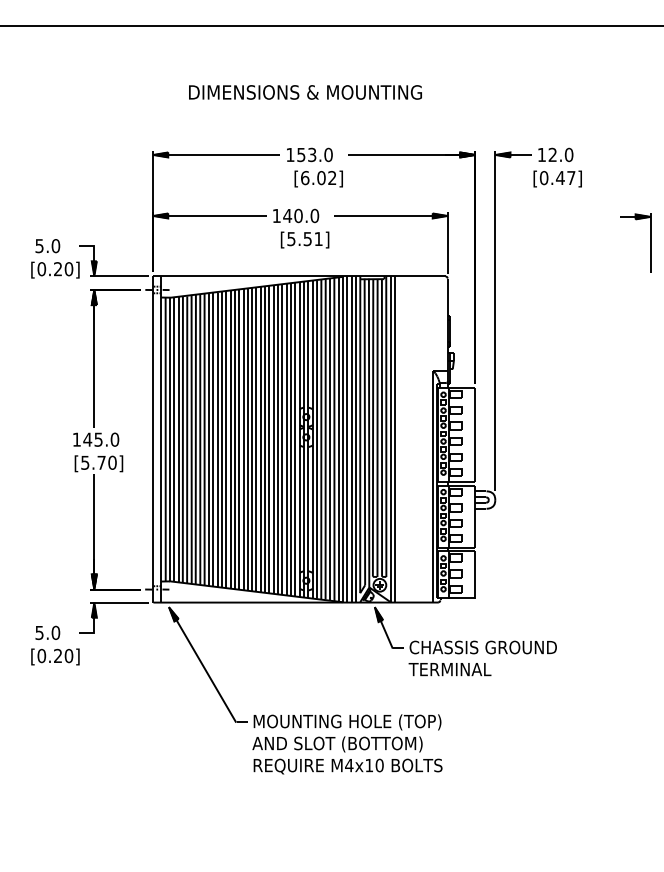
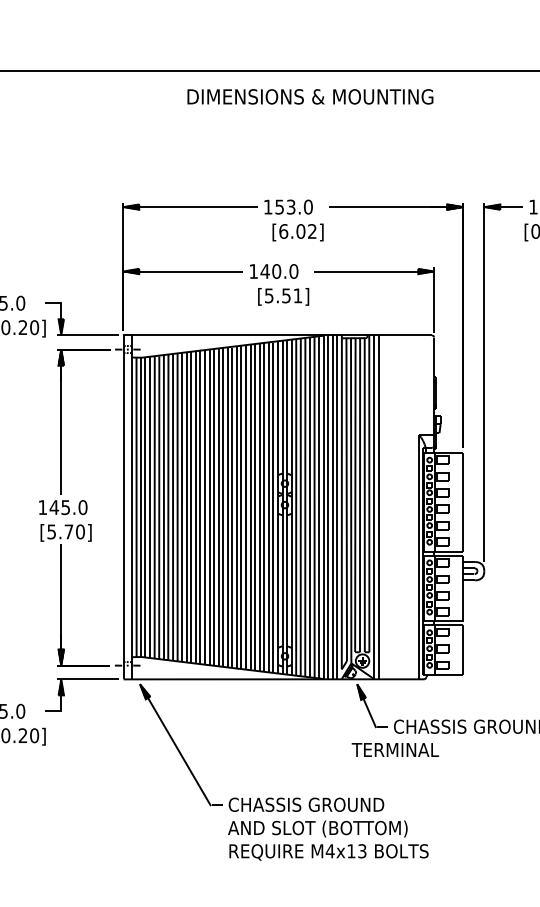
text: (305, 92) -> (310, 96), moved
text: (449, 669) -> (394, 749), moved
text: (347, 722) -> (328, 805), MOUNTING HOLE (TOP) -> CHASSIS GROUND
text: (379, 765) -> (362, 851), M4x10 -> M4x13

